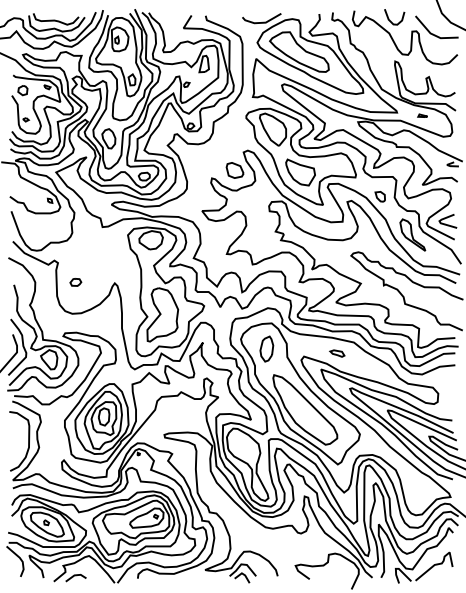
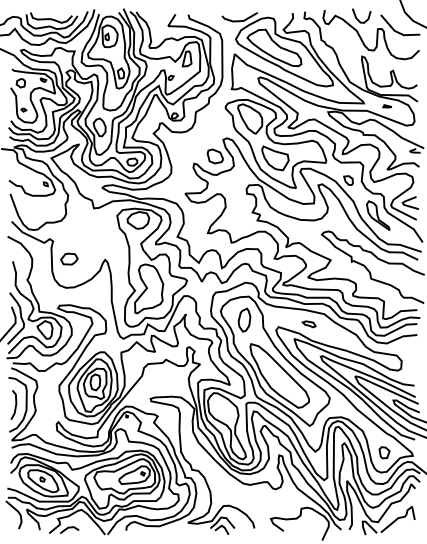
part: (75, 281) -> (69, 258), size x1.67
line: (17, 441) -> (15, 404), added
part: (419, 493) -> (384, 452), added

